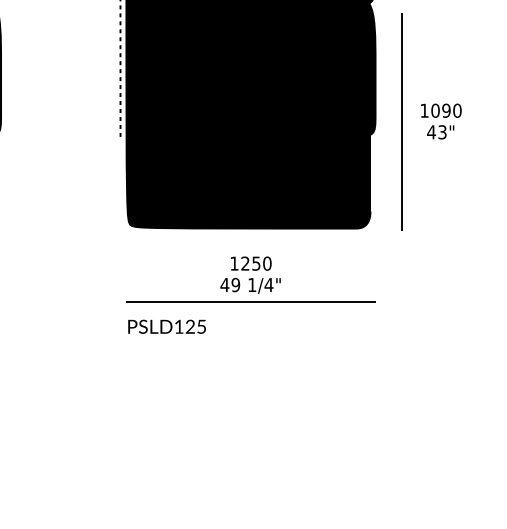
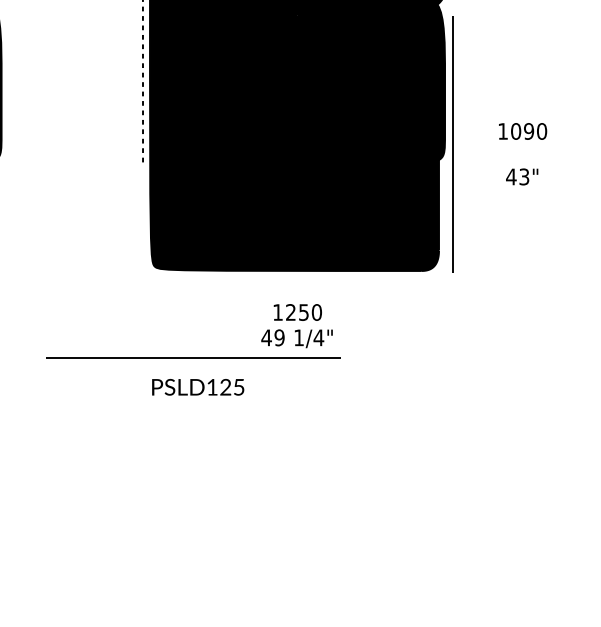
line: (402, 121) -> (452, 144), moved
text: (440, 131) -> (522, 176), moved
line: (250, 301) -> (193, 357), moved

